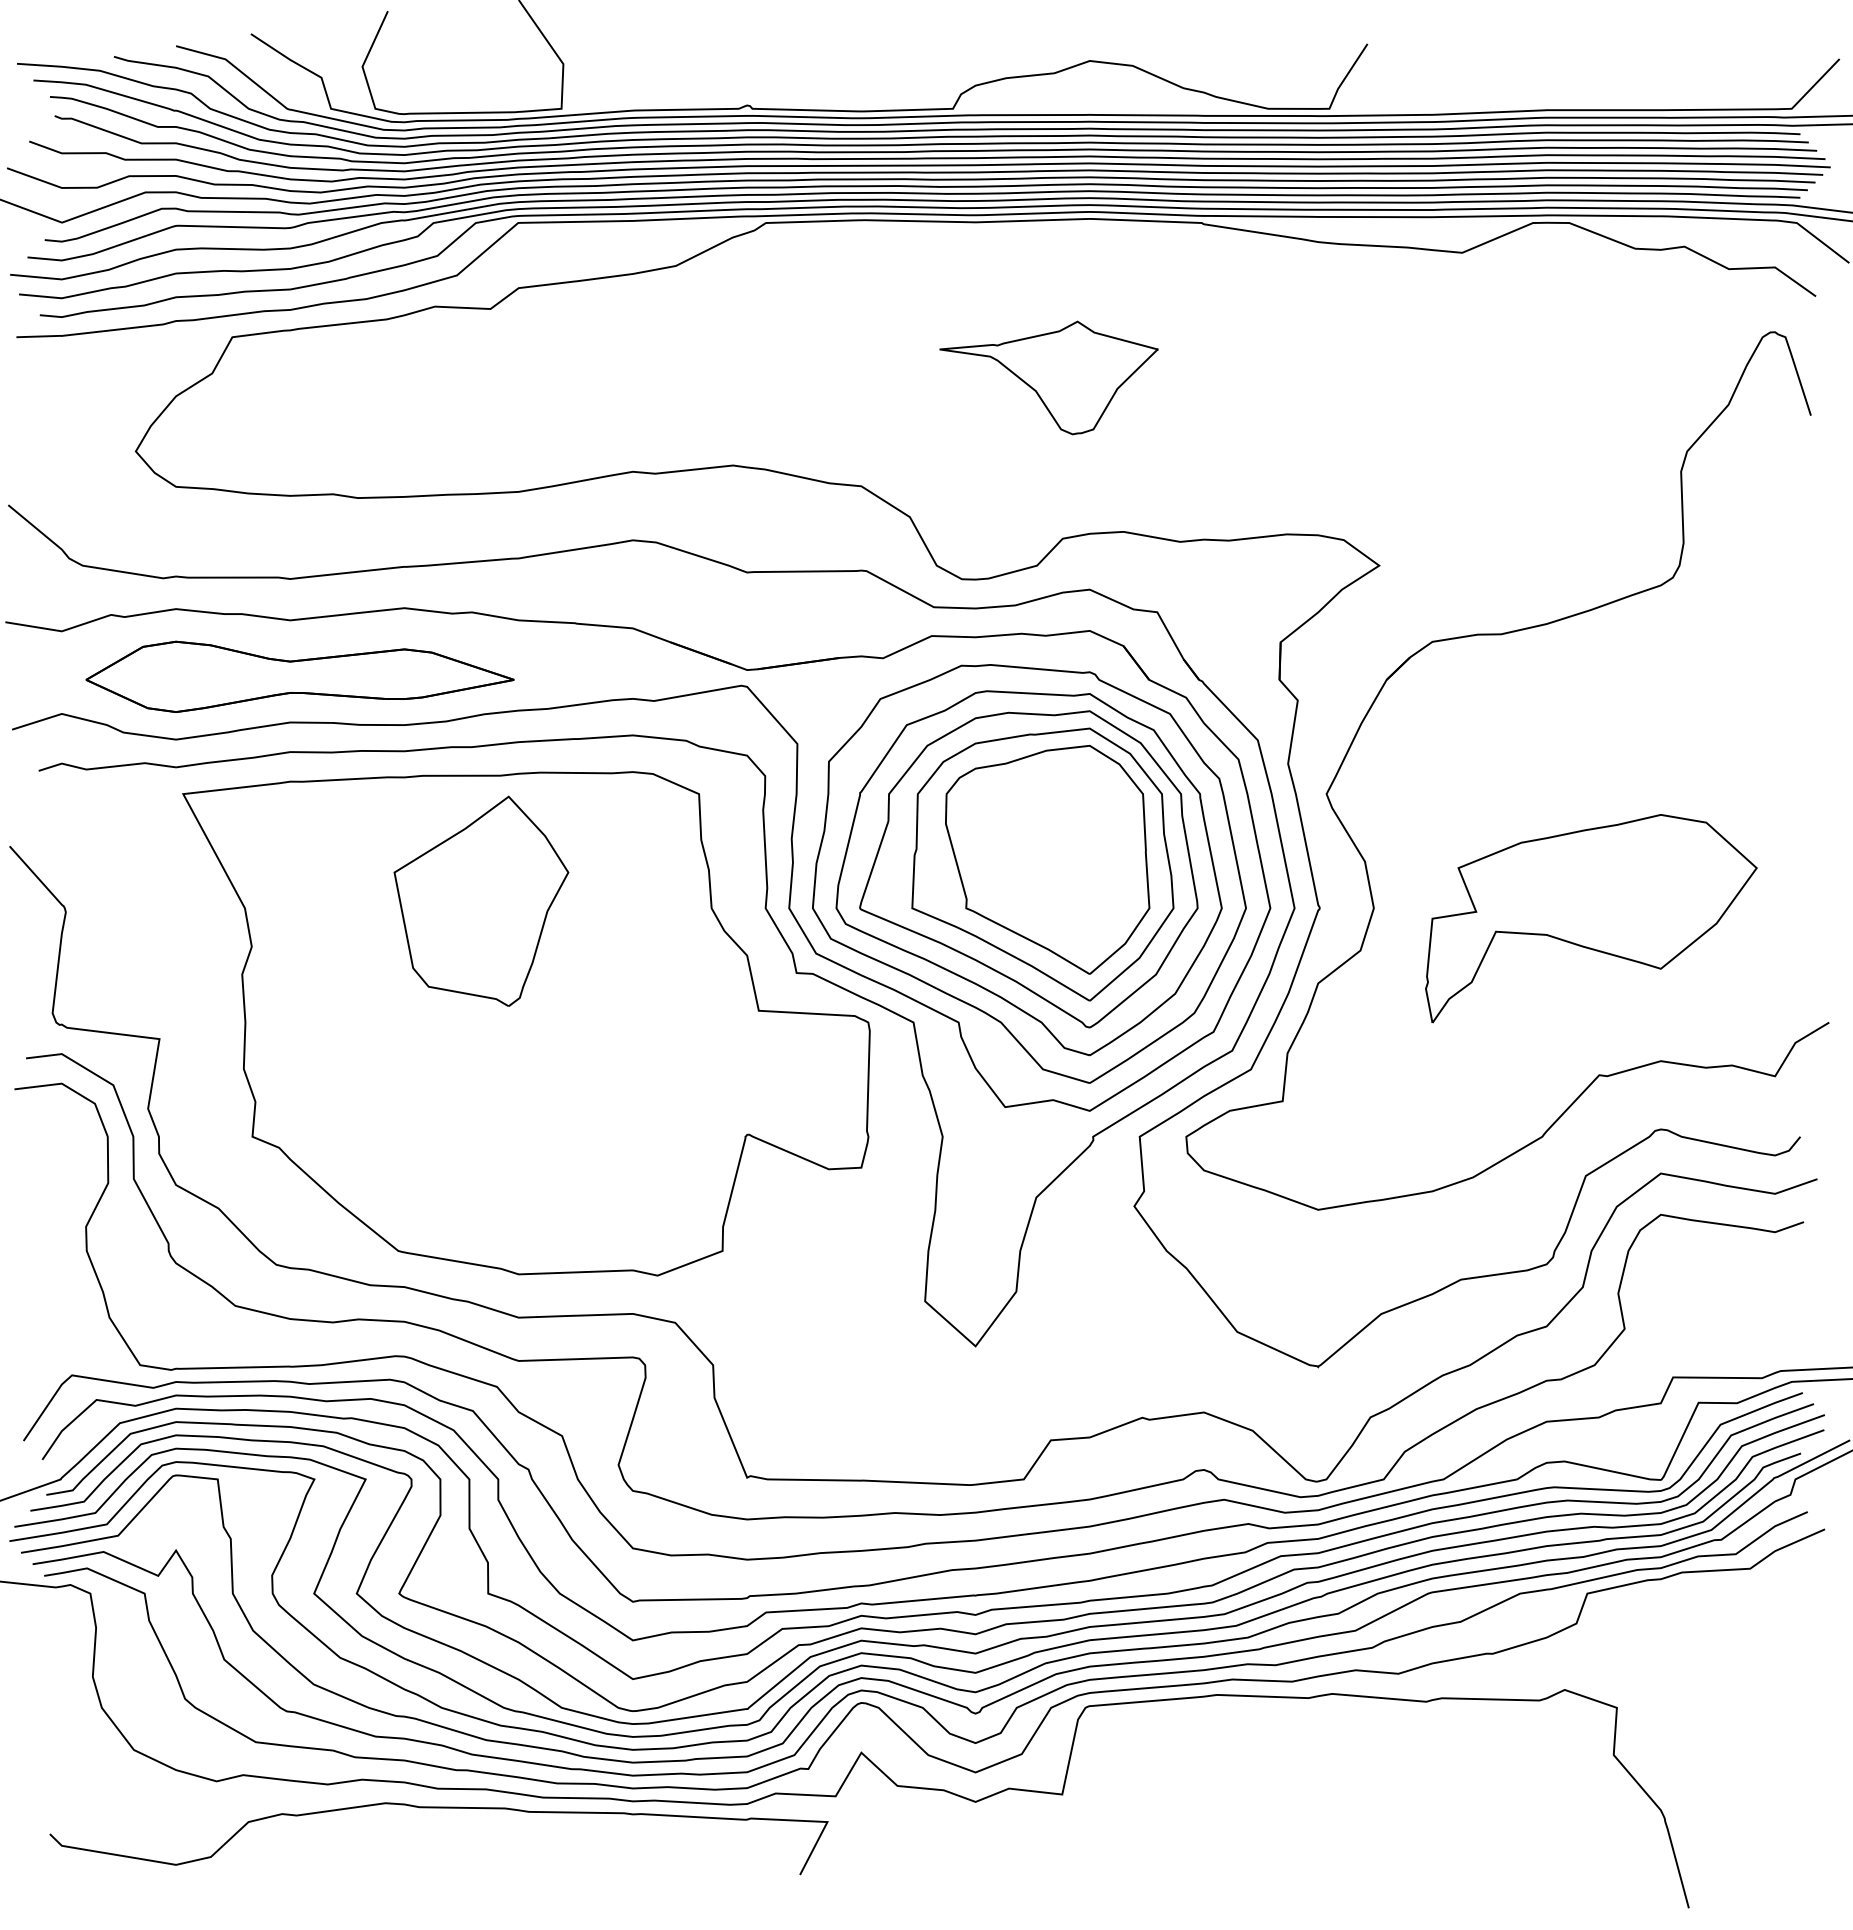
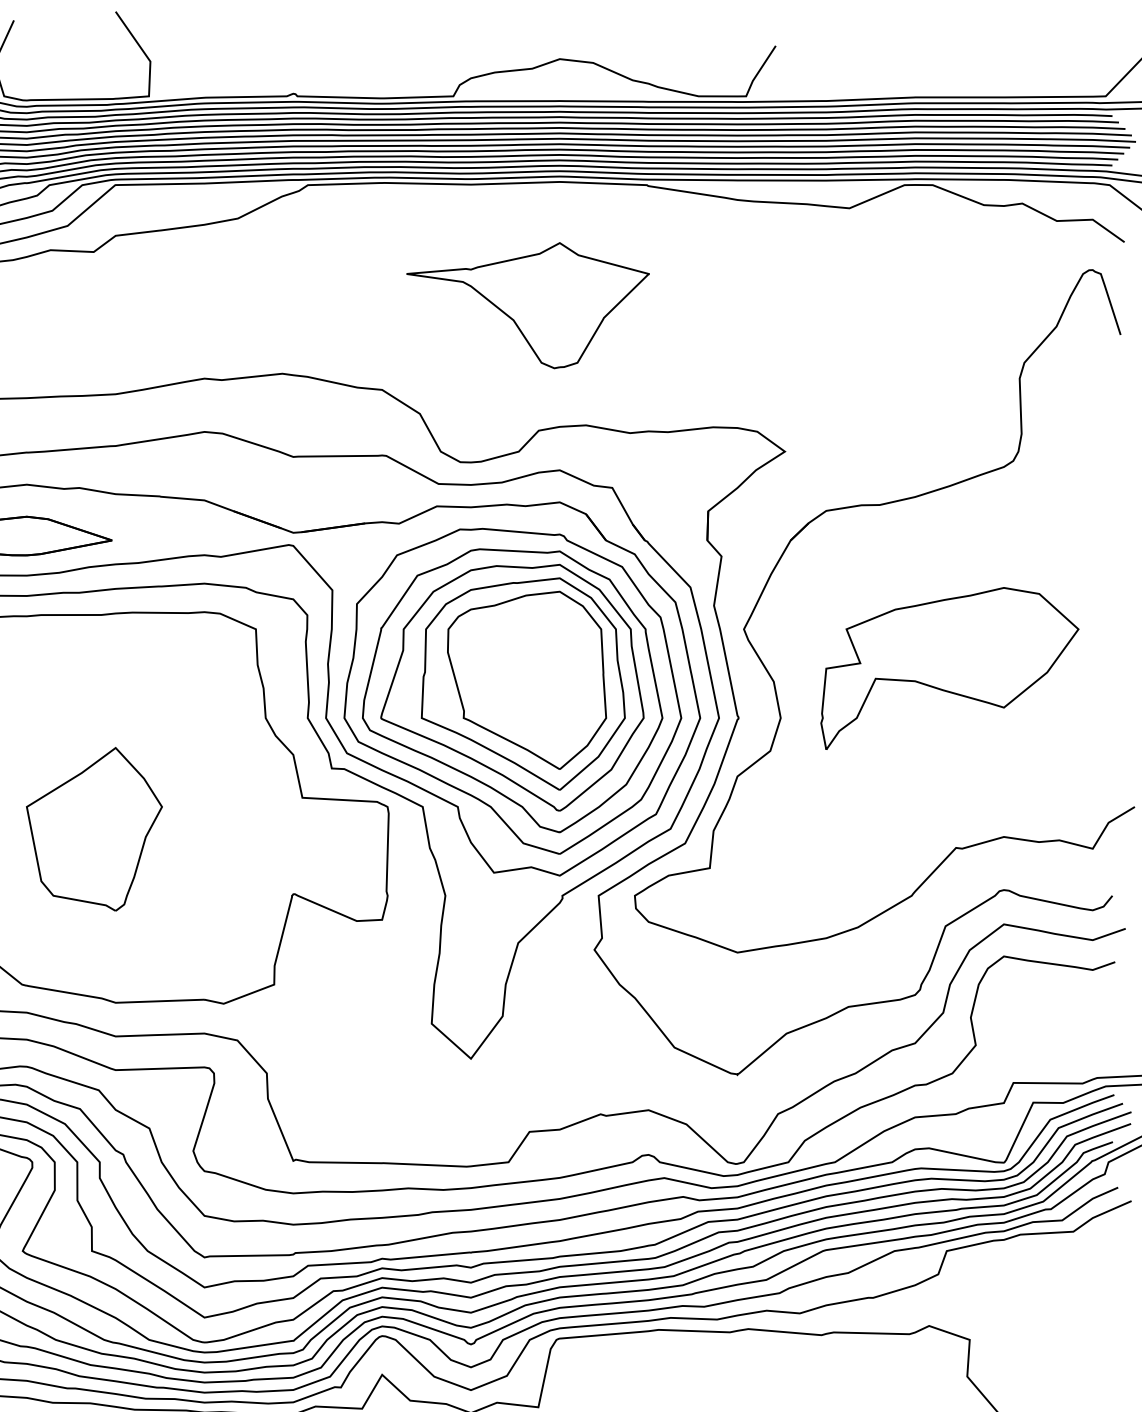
part: (1048, 377) -> (527, 305), size x1.43
part: (481, 900) -> (94, 828), moved
part: (1591, 918) -> (949, 668), moved

